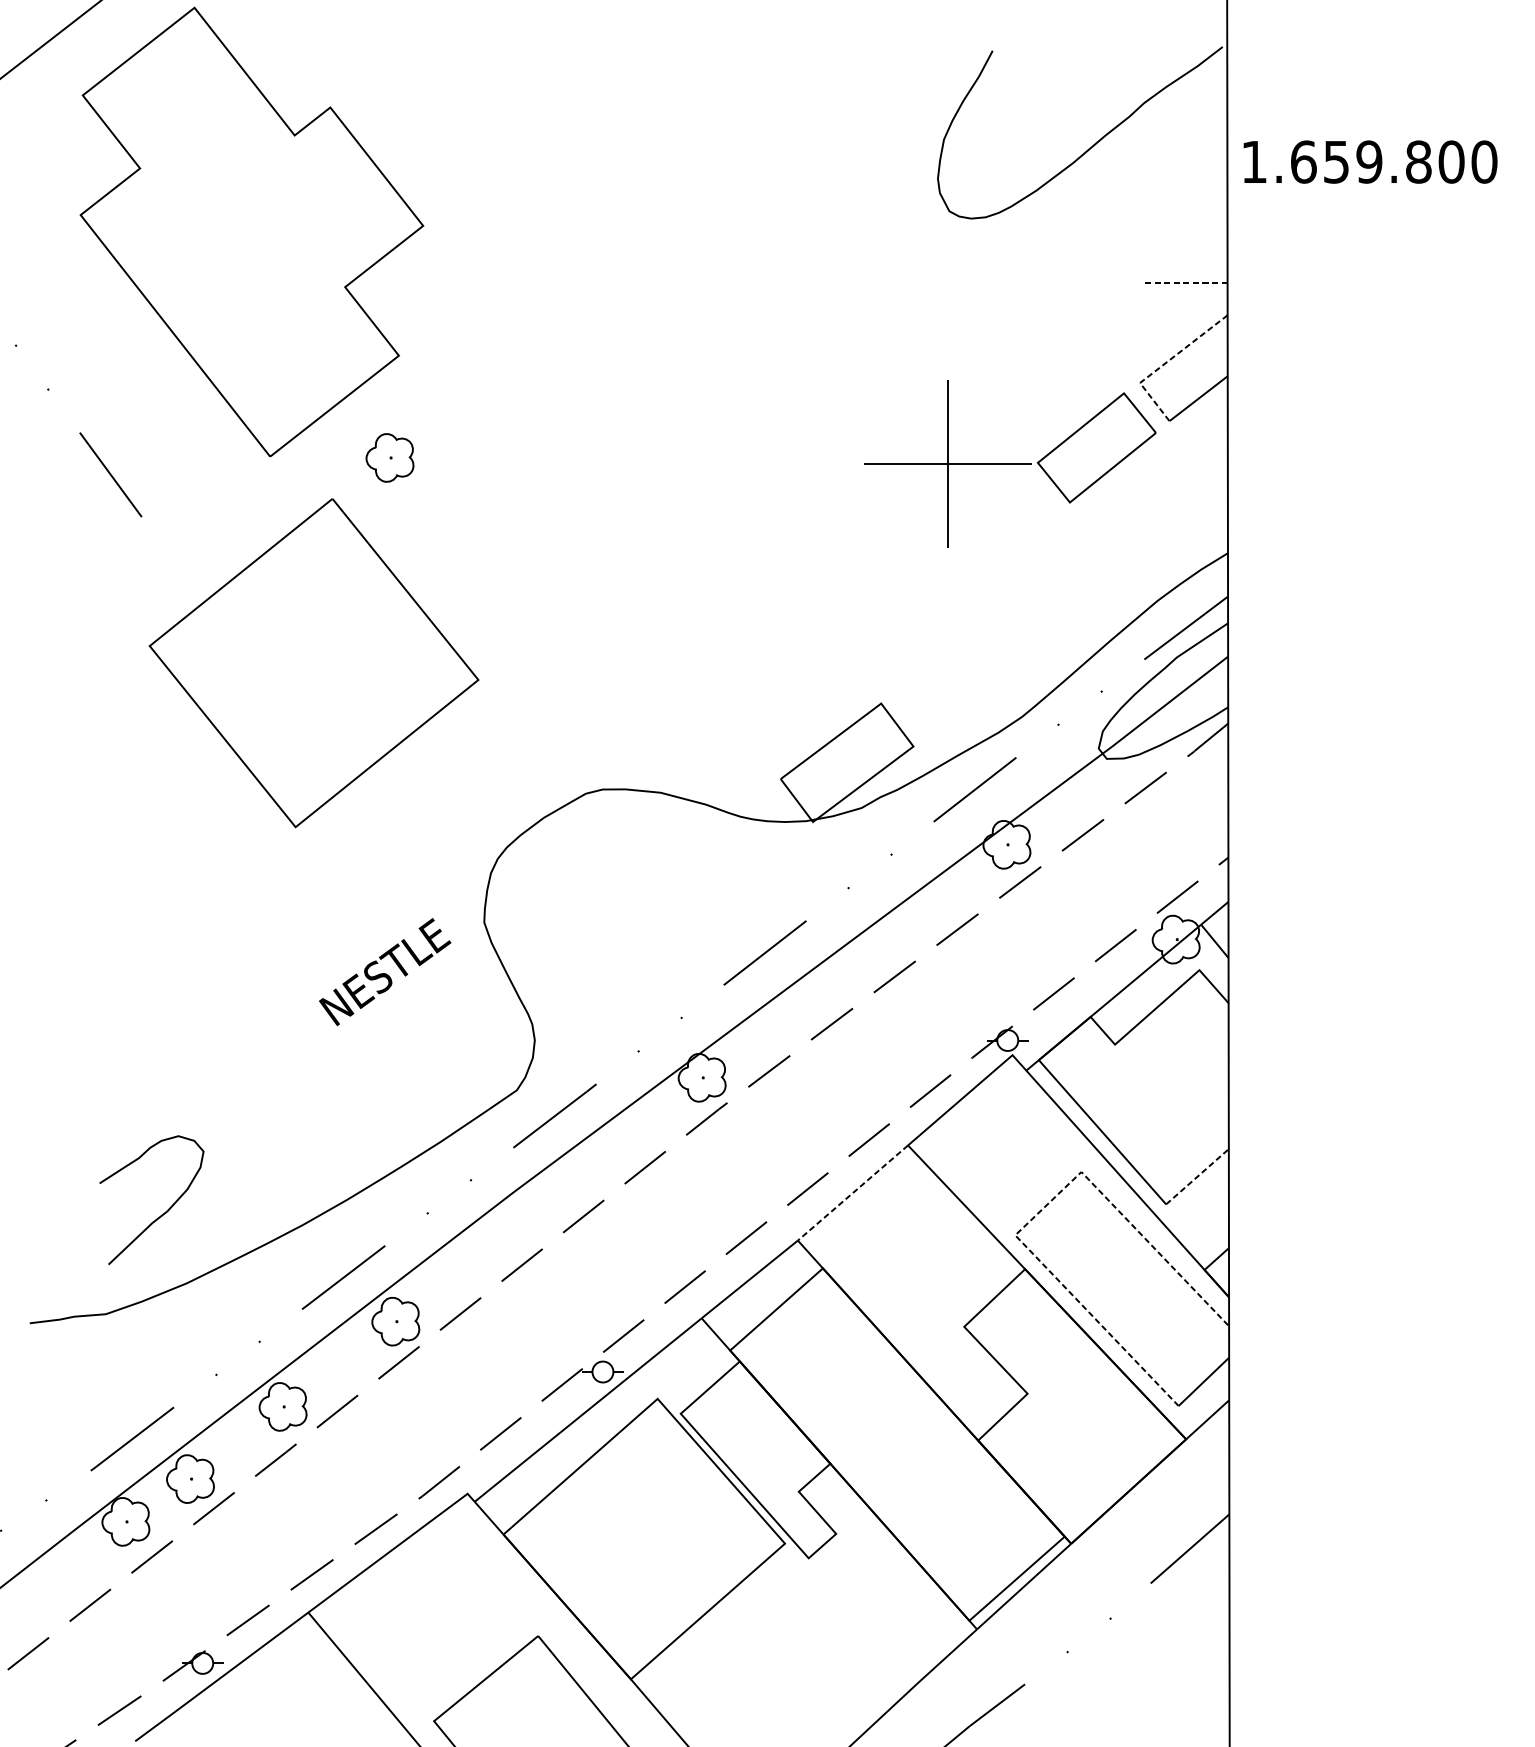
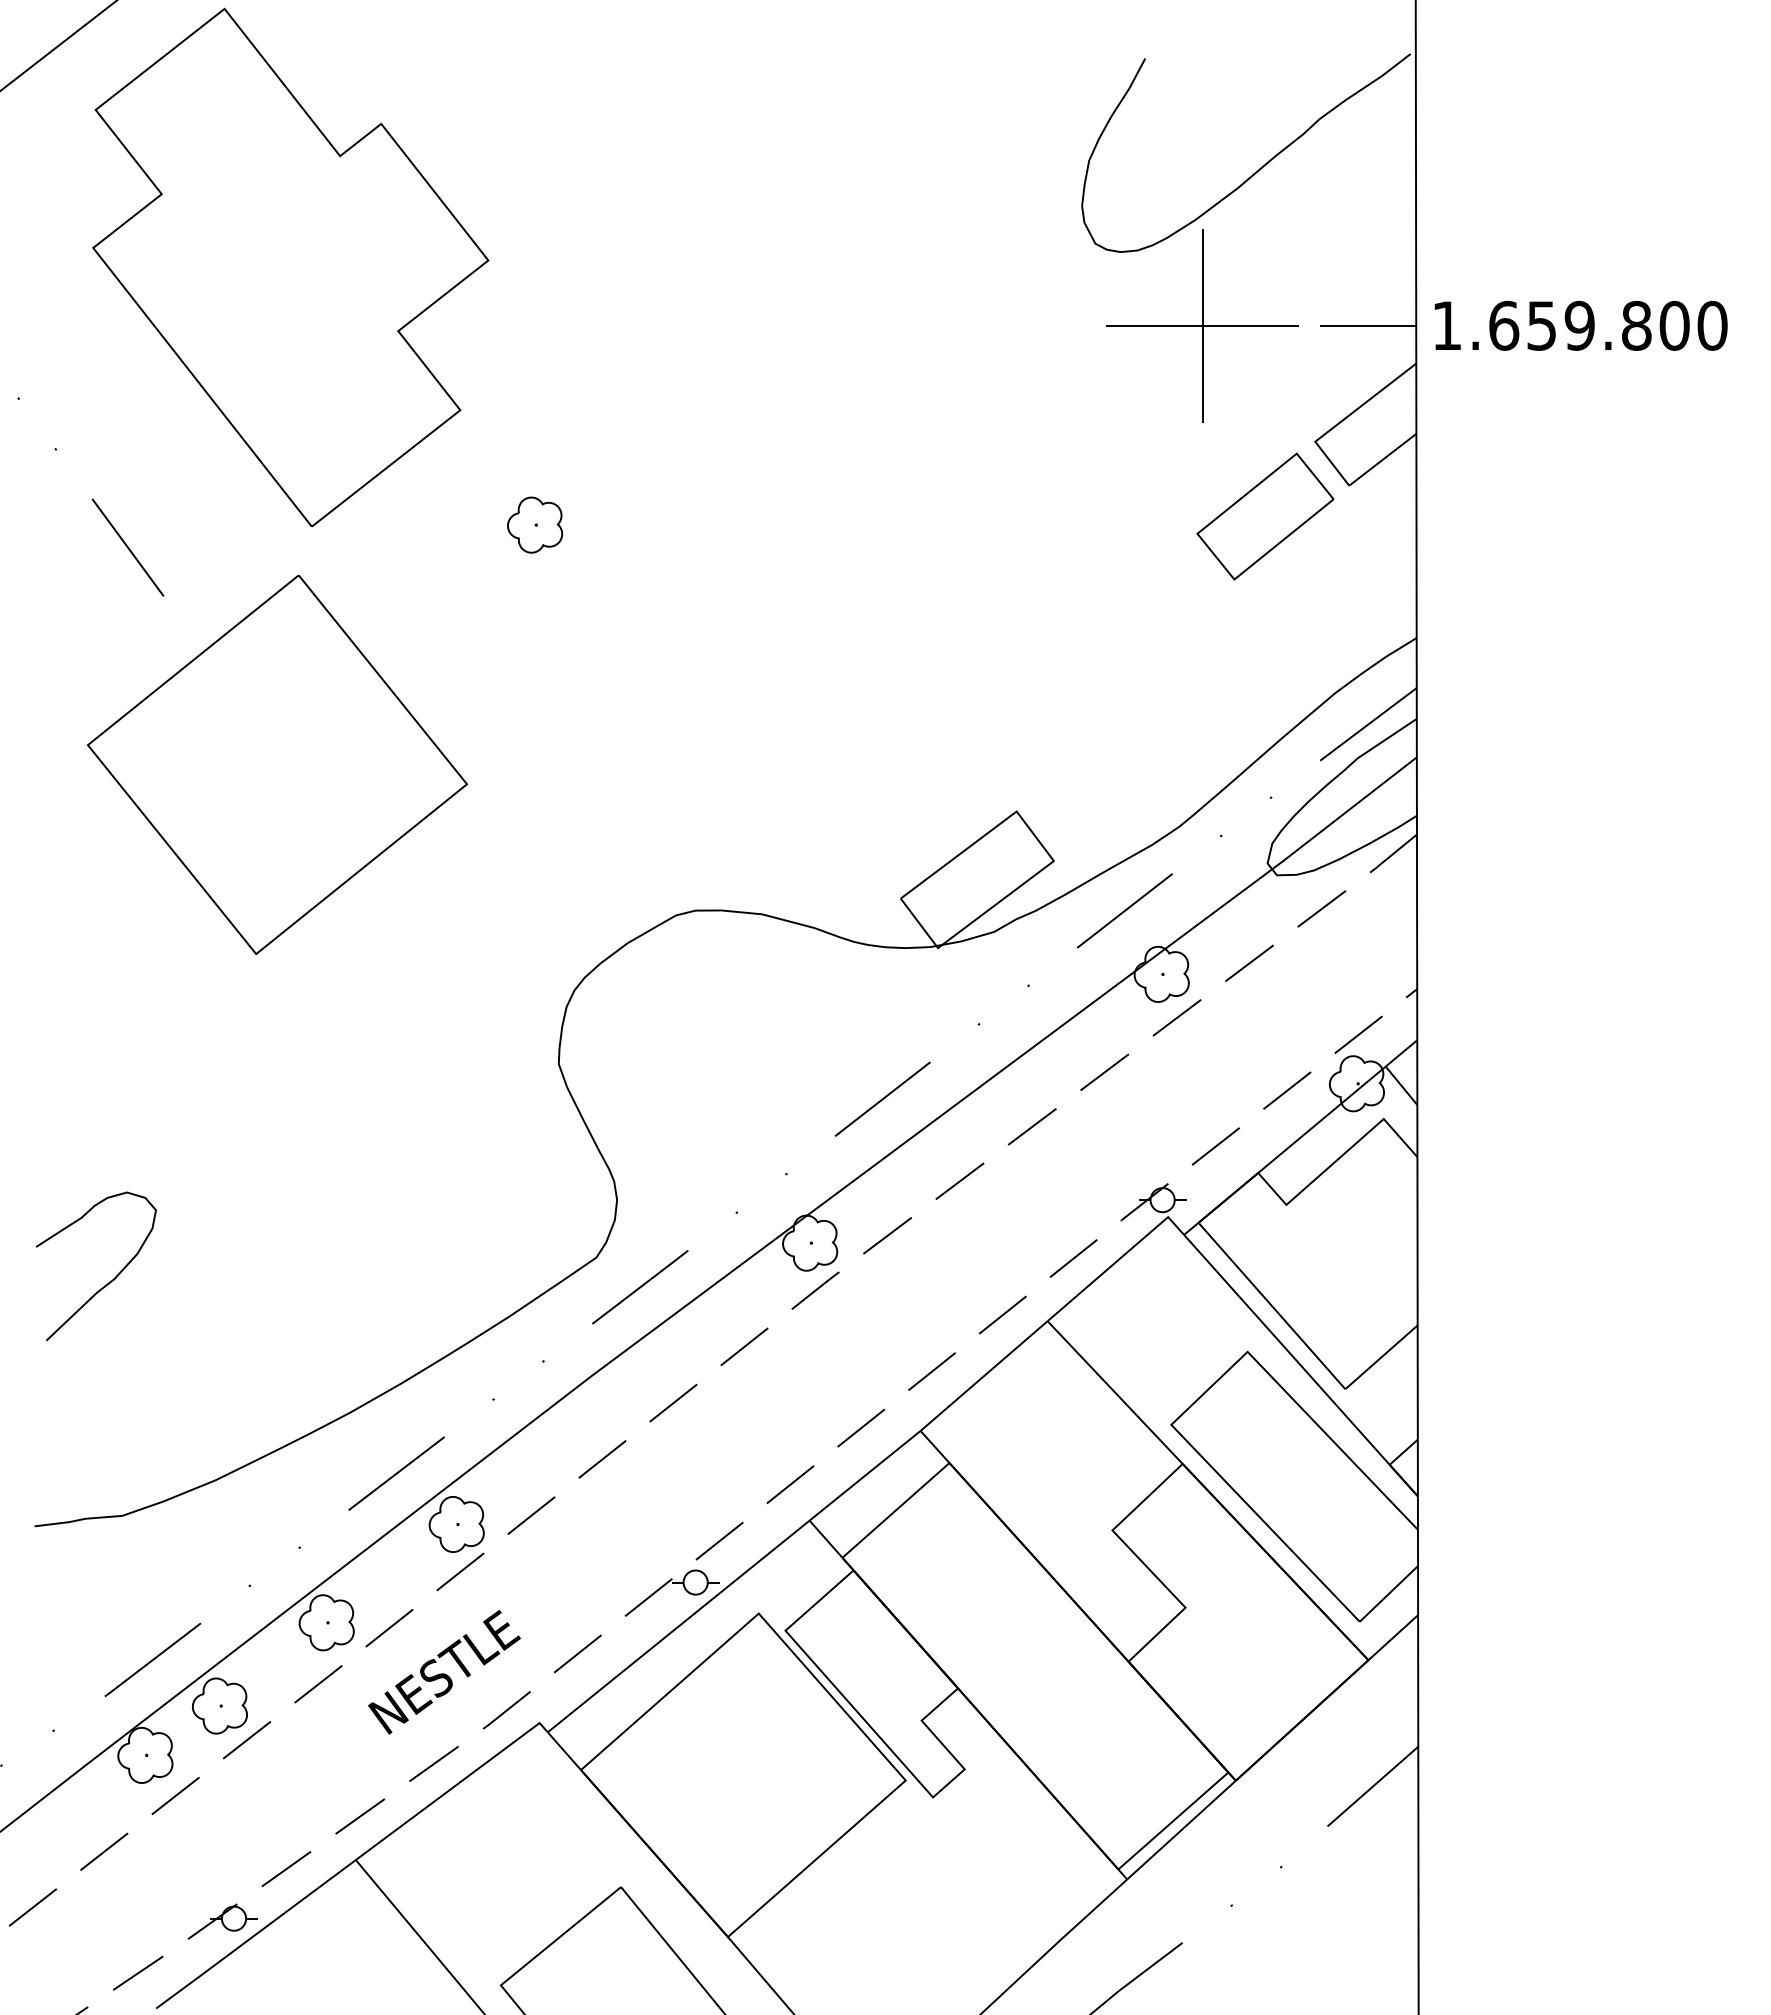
text: (1369, 161) -> (1580, 325), moved
line: (1185, 282) -> (1367, 325), dashed -> solid
line: (1163, 364) -> (1342, 420), dashed -> solid
part: (390, 457) -> (535, 524), moved
part: (947, 463) -> (1202, 325), moved
part: (314, 662) -> (277, 764), moved
text: (385, 971) -> (444, 1671), moved
line: (1198, 1176) -> (1382, 1356), dashed -> solid
line: (853, 1193) -> (984, 1376), dashed -> solid
line: (1040, 1211) -> (1200, 1397), dashed -> solid
curve: (163, 1213) -> (109, 1281), moved

